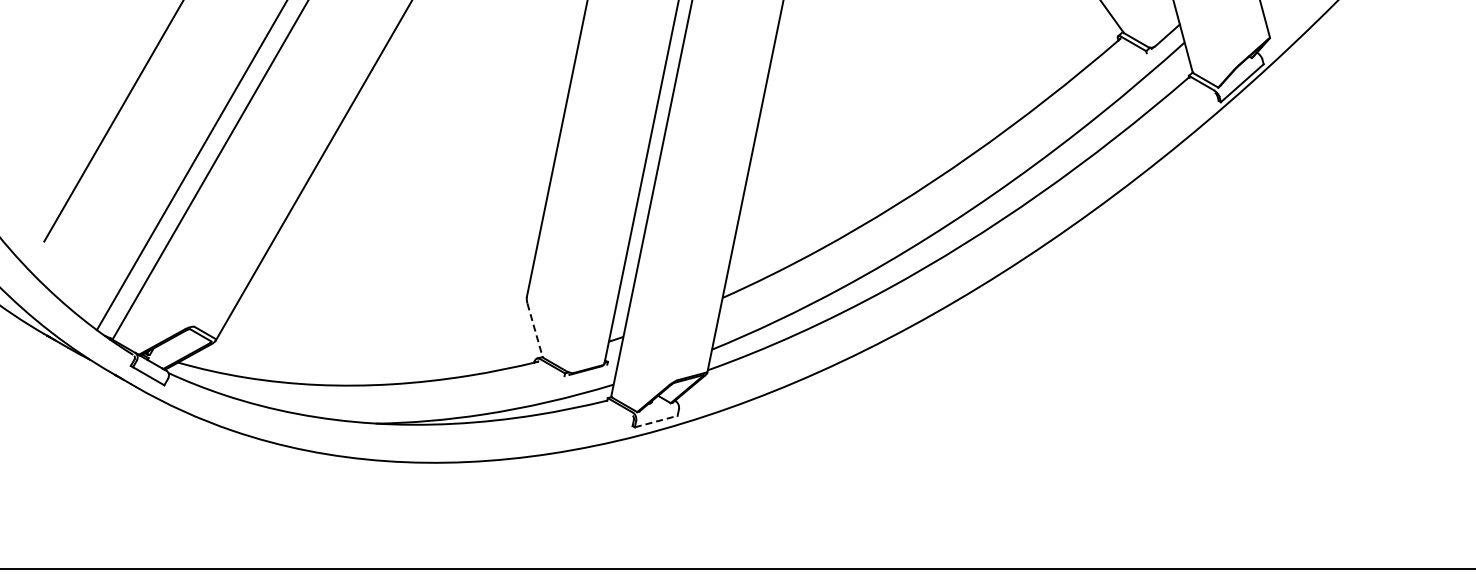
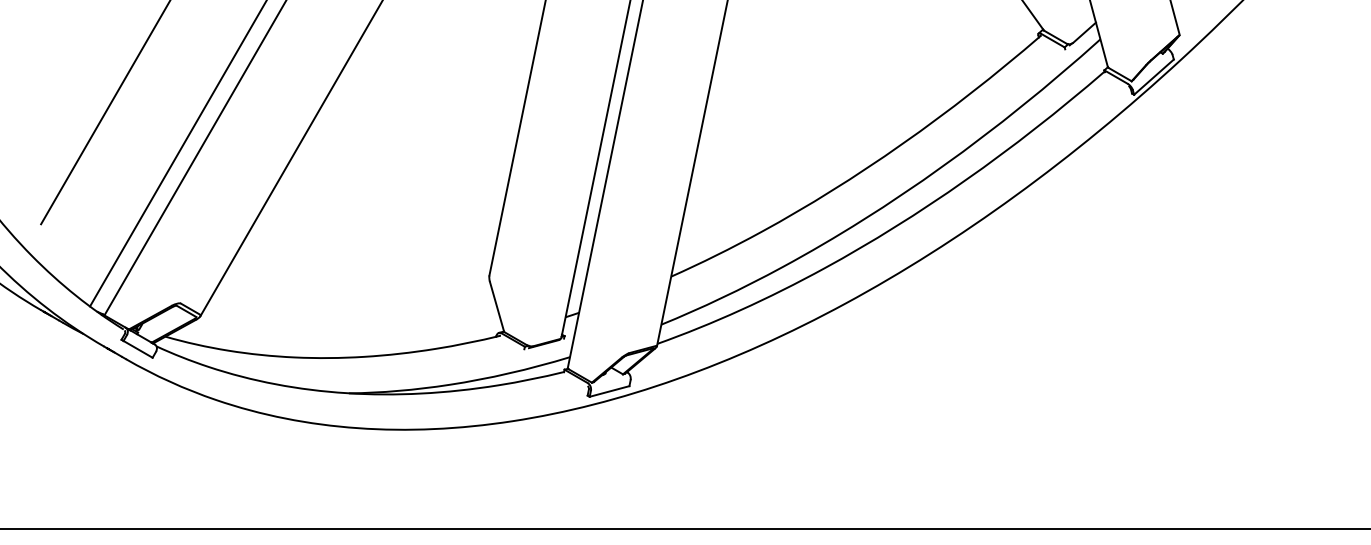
line: (535, 331) -> (497, 307), dashed -> solid
line: (656, 421) -> (609, 391), dashed -> solid

